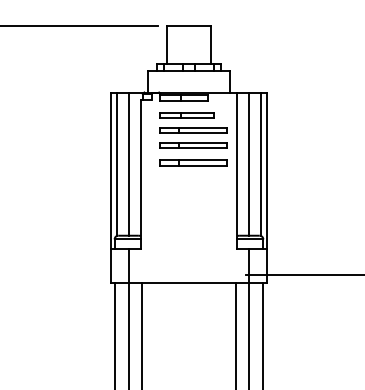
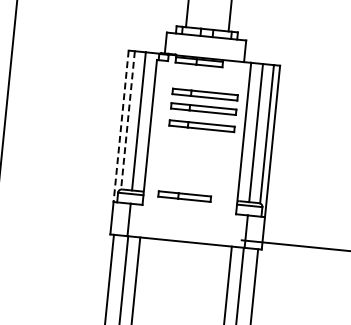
part: (186, 115) -> (184, 196), moved
line: (117, 165) -> (128, 121), solid -> dashed
line: (110, 171) -> (120, 126), solid -> dashed

